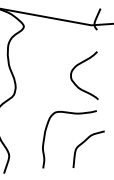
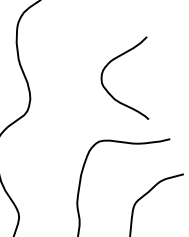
curve: (76, 67) -> (111, 64), moved

